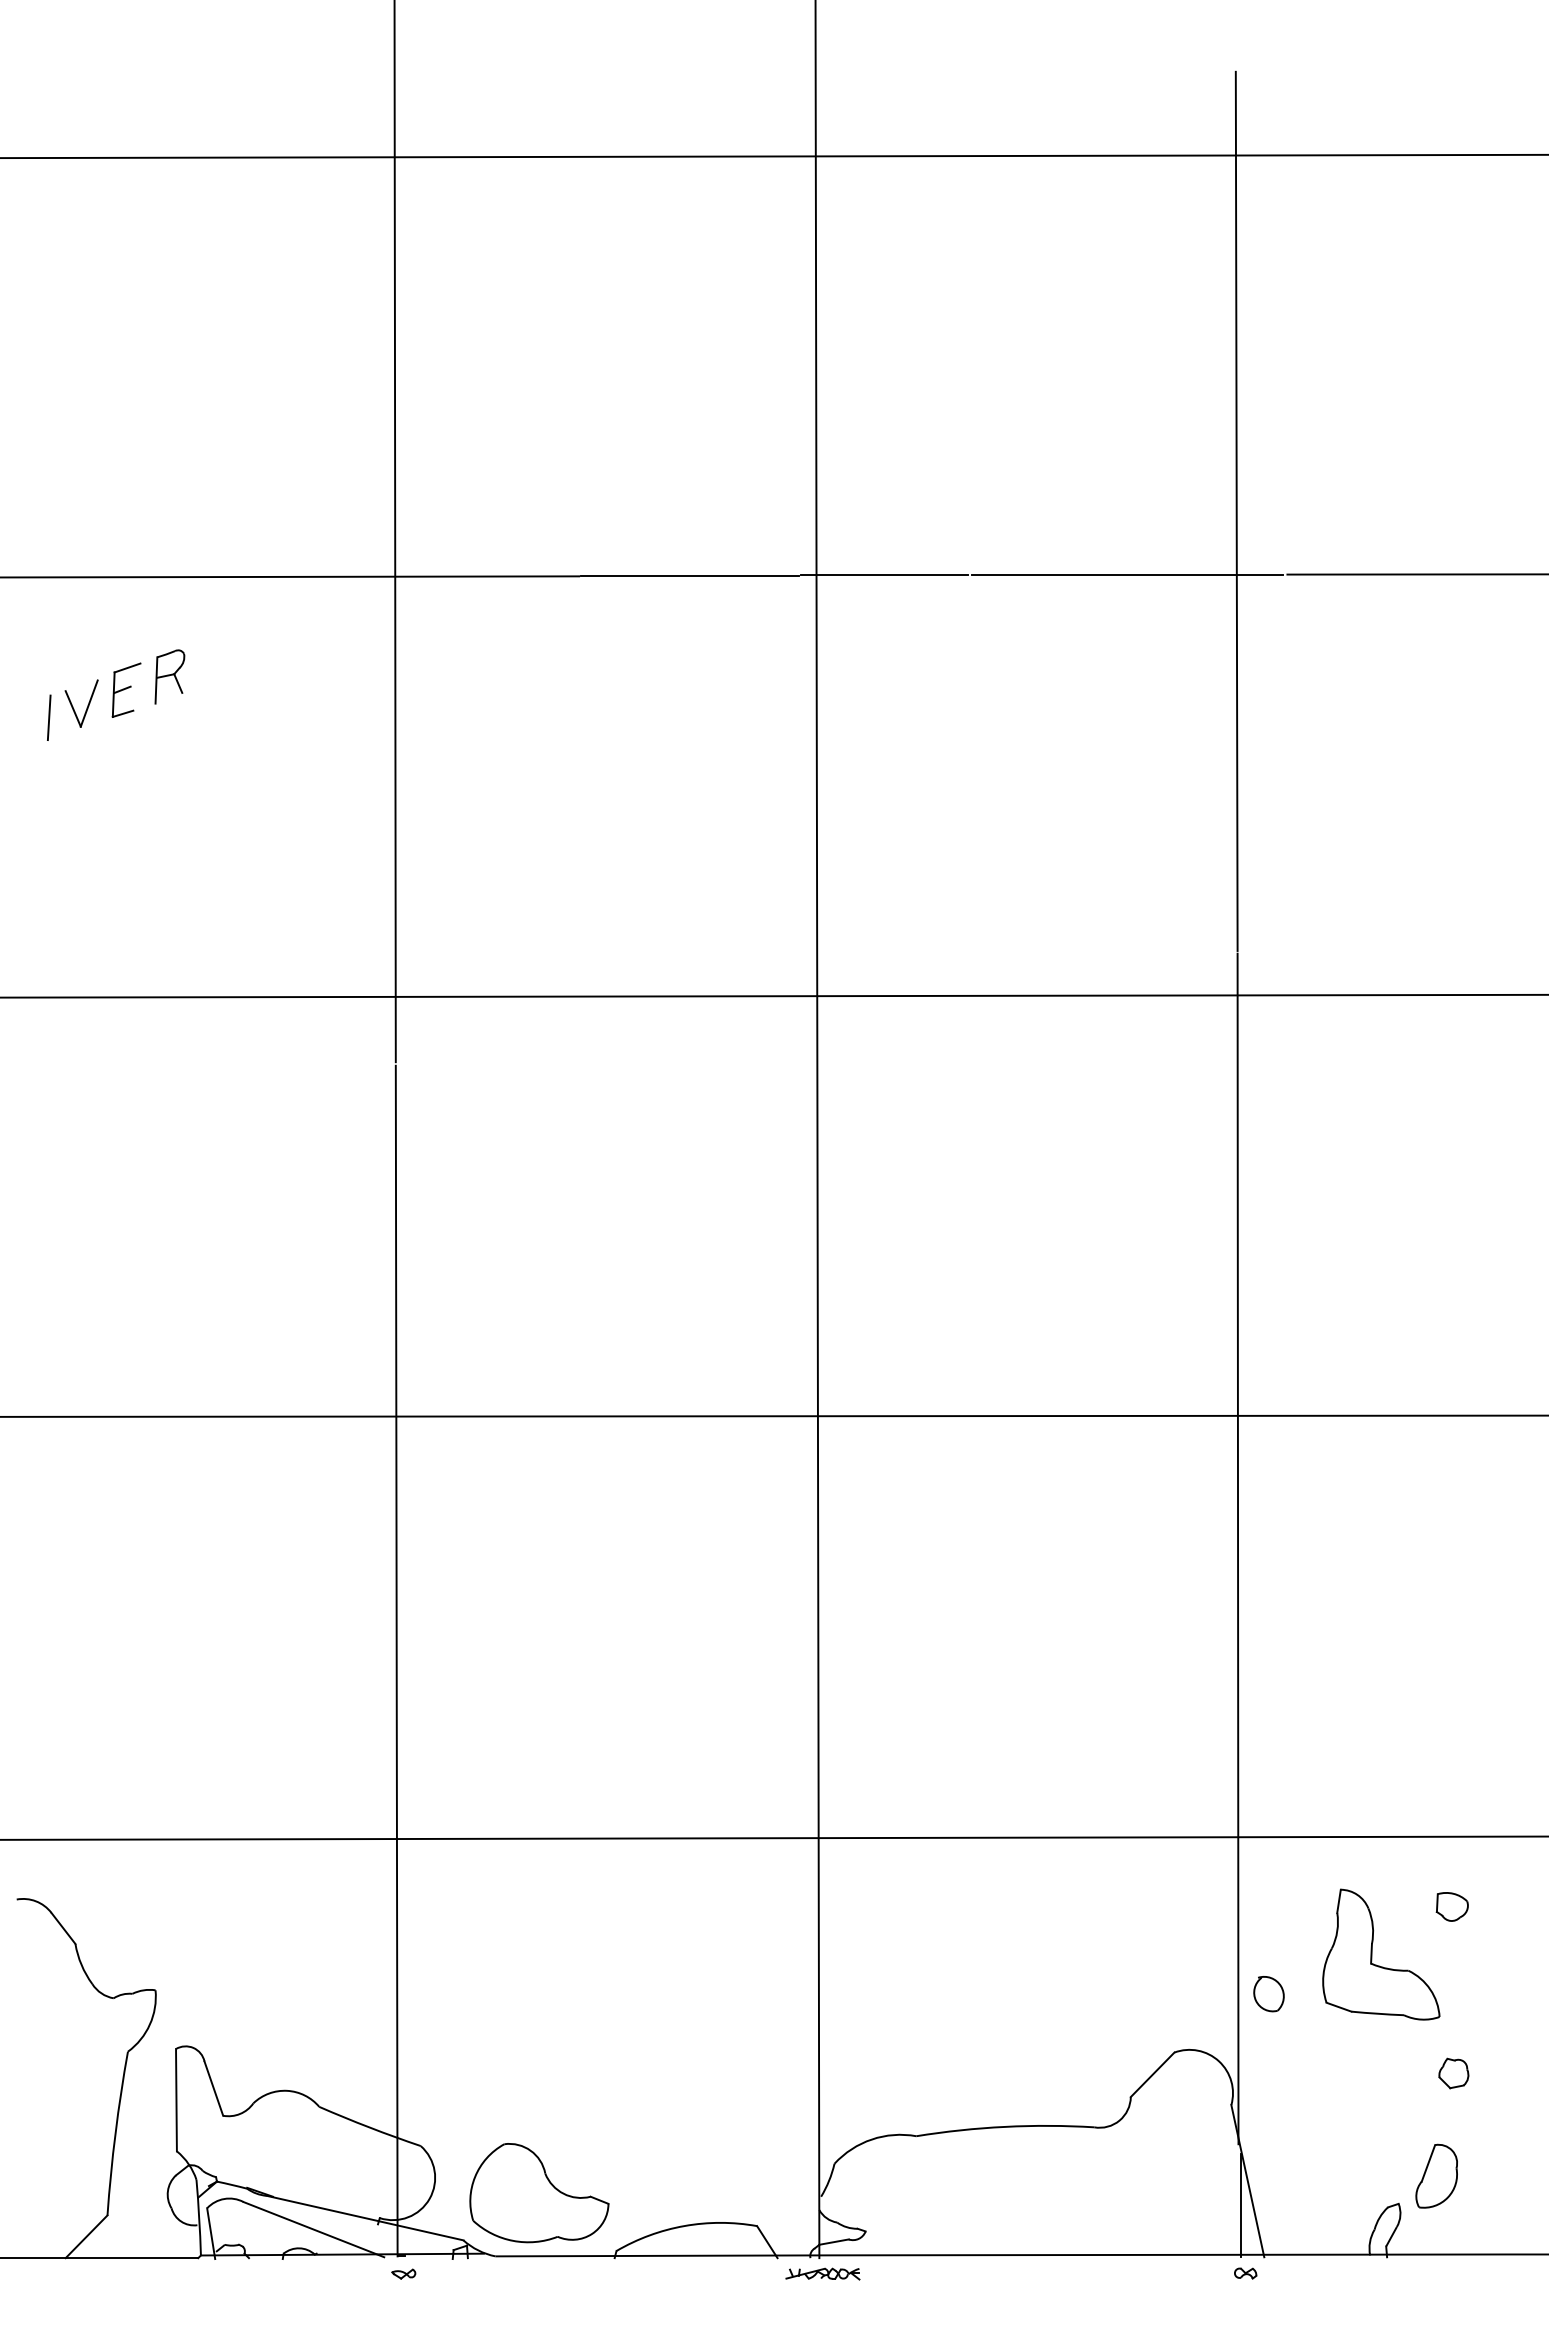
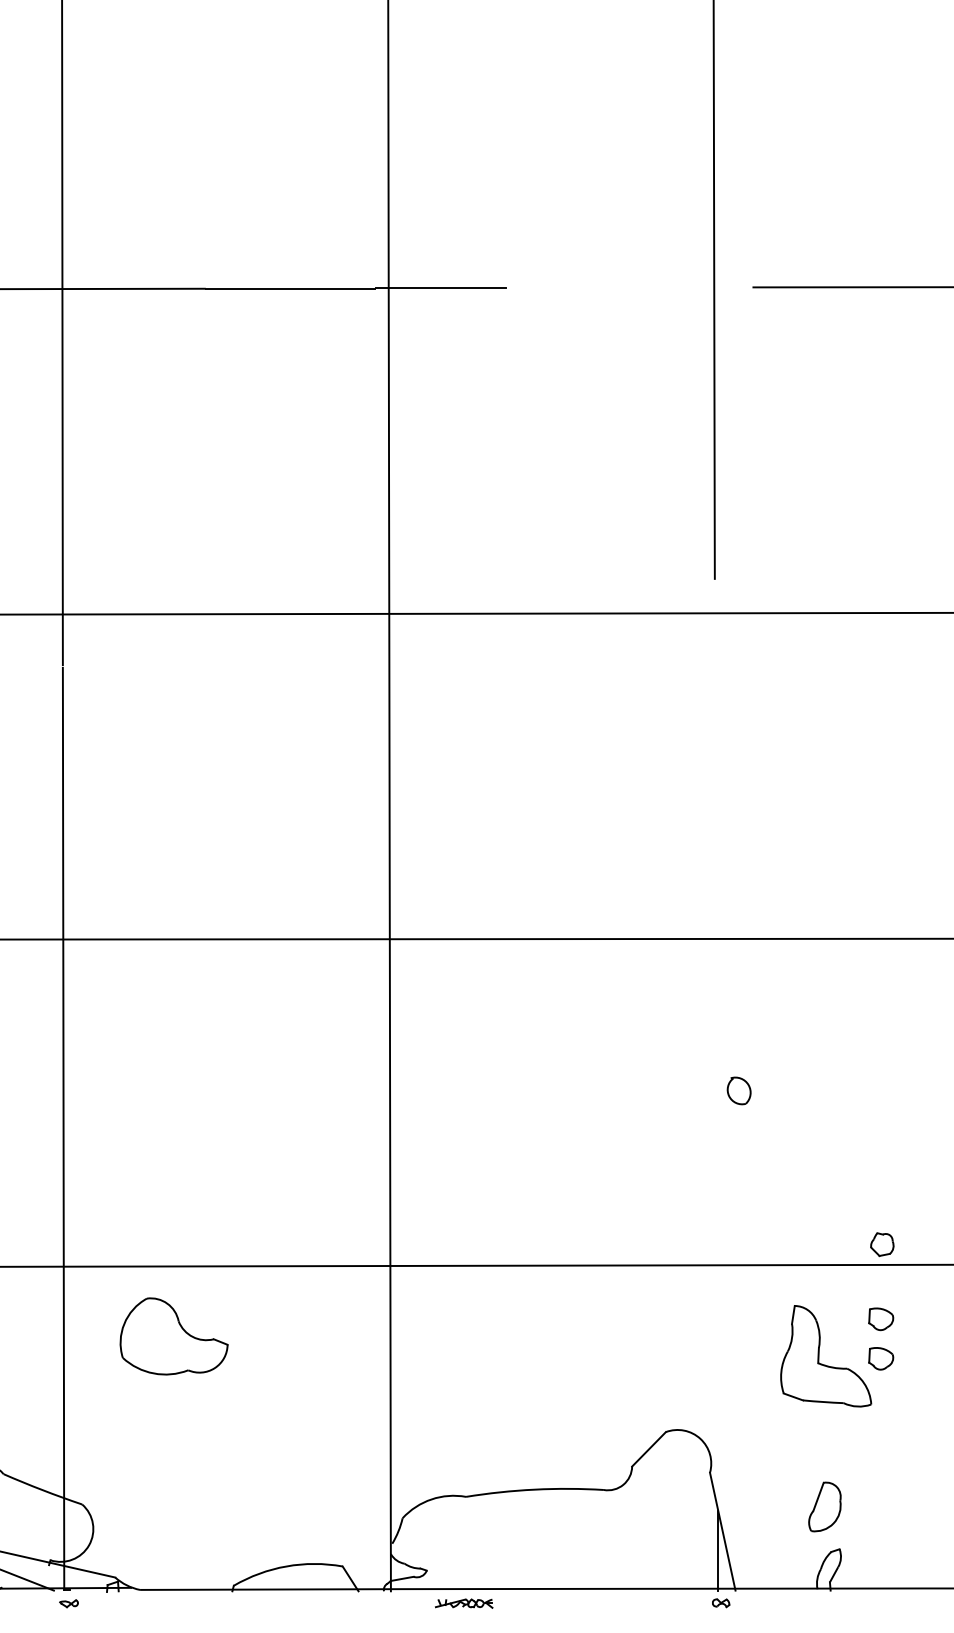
line: (1126, 575) -> (628, 288), removed
line: (1237, 1548) -> (714, 1041), removed
part: (1451, 1957) -> (880, 1358), added
part: (1268, 1994) -> (738, 1091), moved
part: (1453, 2073) -> (882, 1244), moved
part: (1436, 2175) -> (824, 1506), moved
part: (539, 2193) -> (174, 1336), moved
part: (822, 2273) -> (463, 1603), moved

